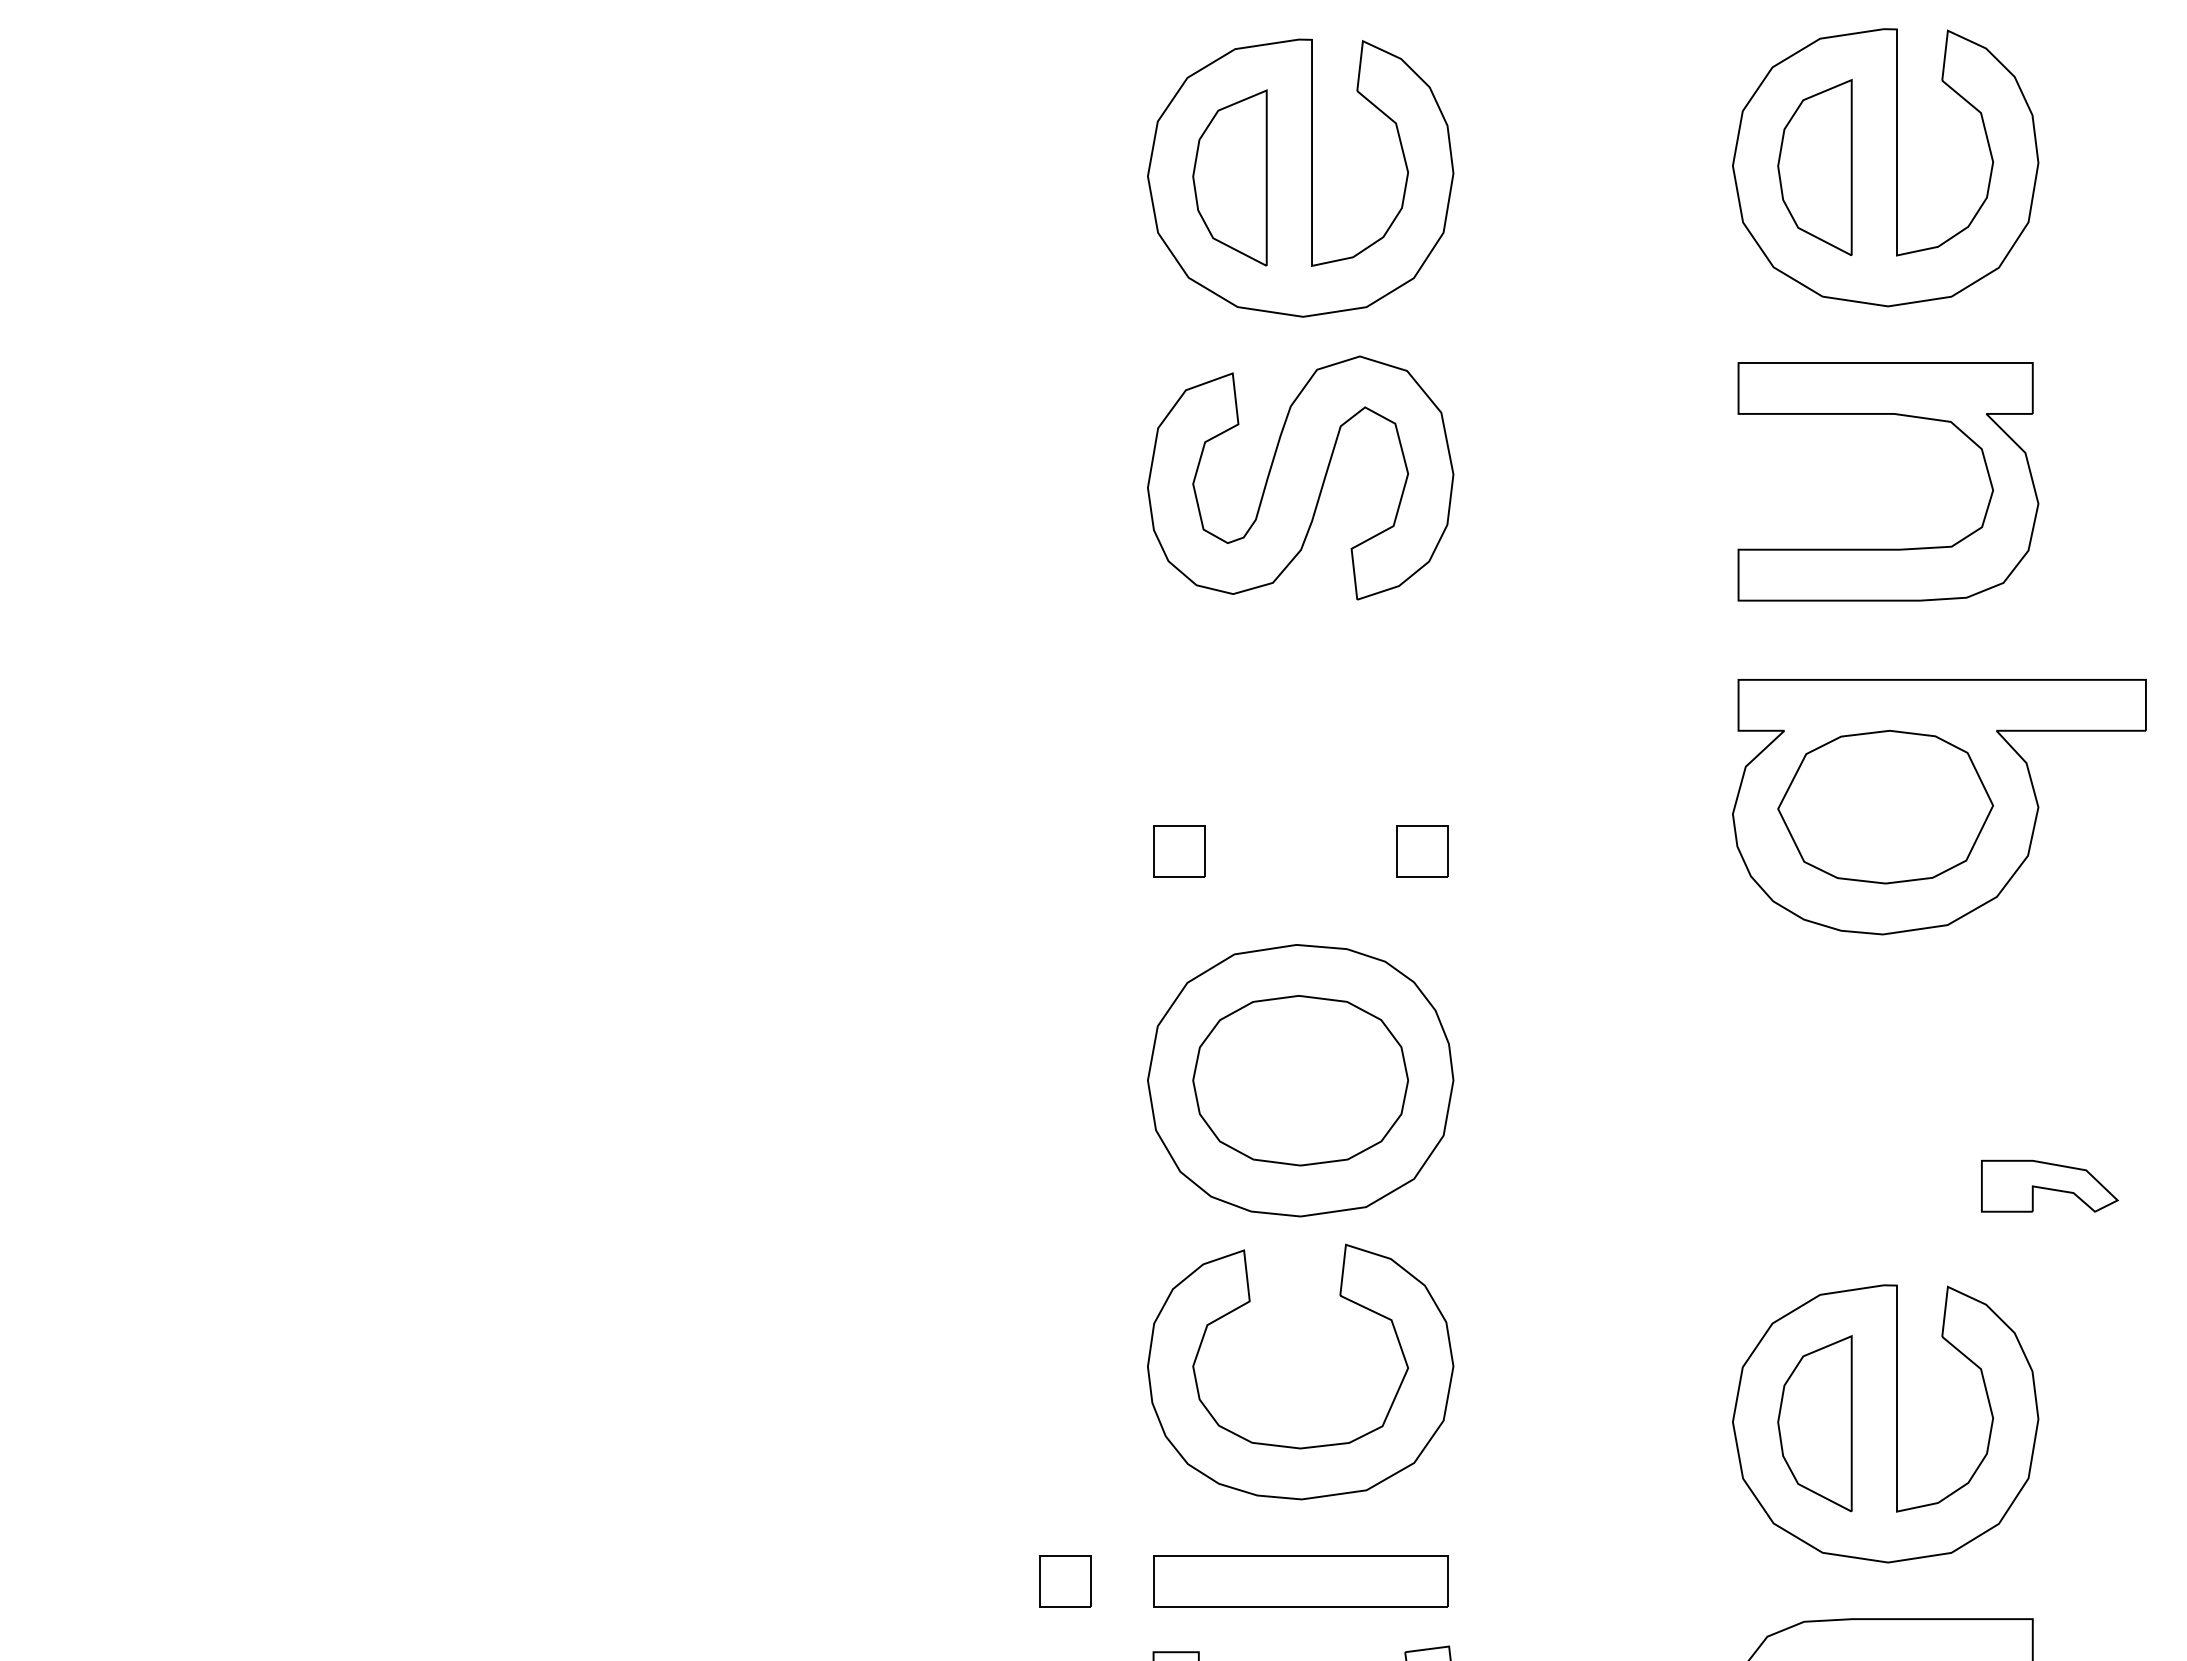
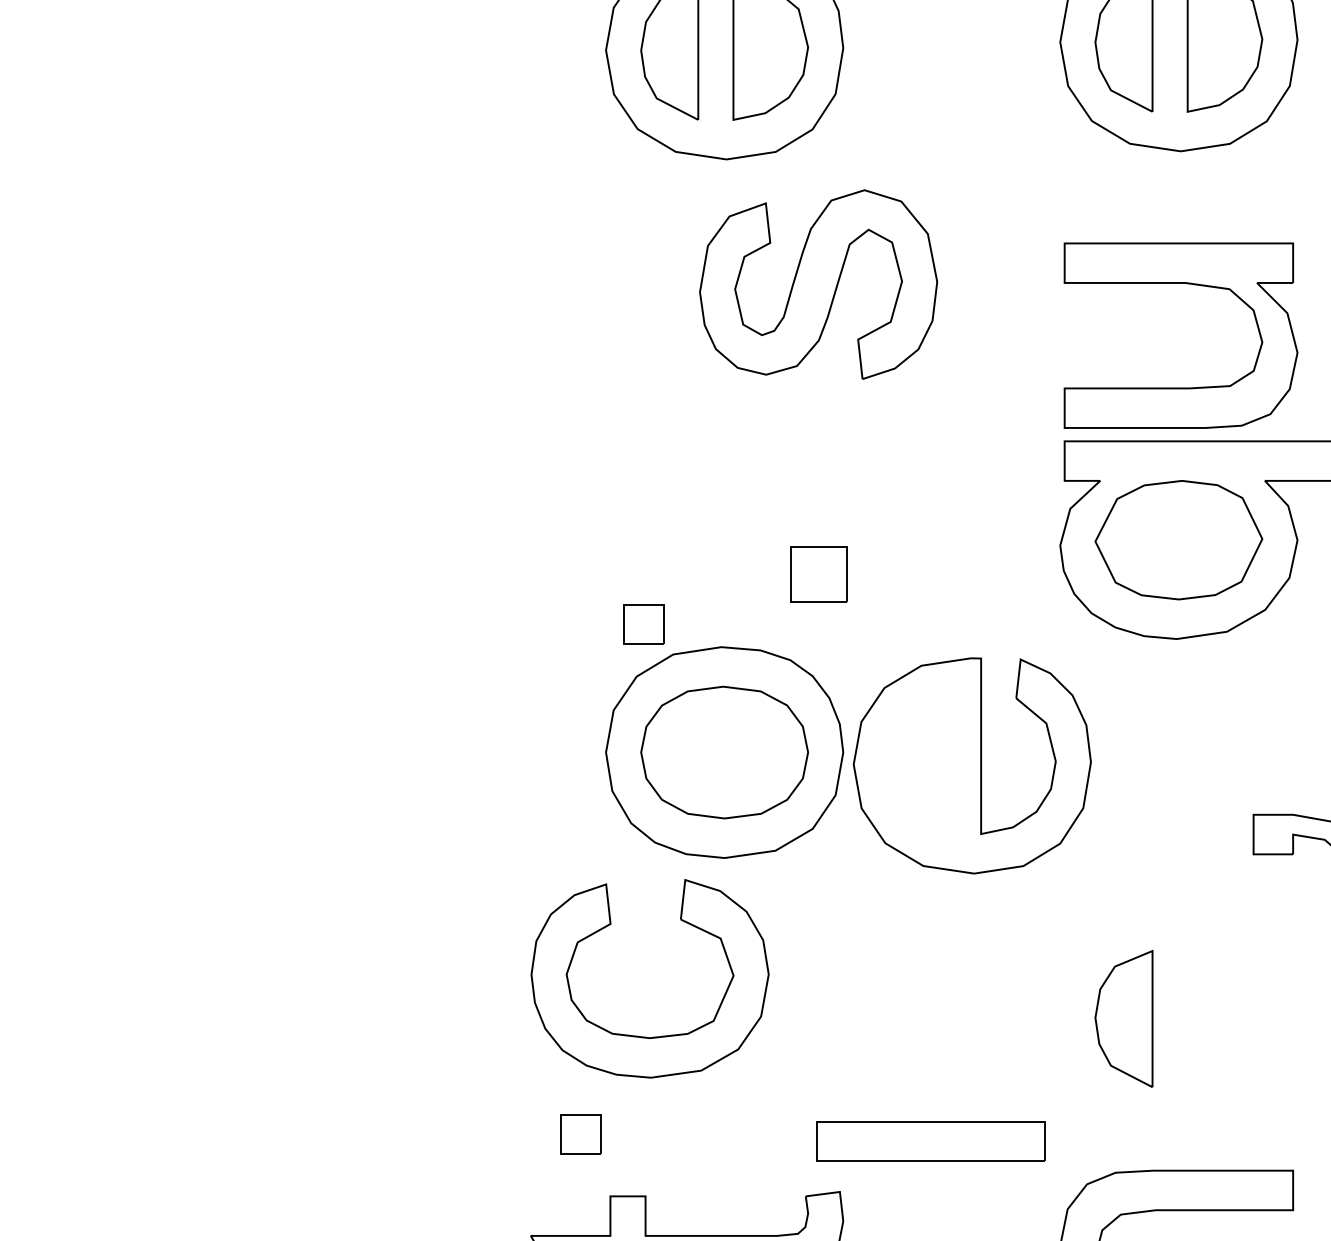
part: (1896, 415) -> (1187, 284), moved
part: (1300, 477) -> (818, 284), moved
part: (1179, 851) -> (644, 624), moved
part: (1422, 851) -> (819, 574), size x1.4
part: (1885, 1423) -> (972, 765), moved
part: (1294, 1446) -> (645, 1036), moved
part: (1065, 1581) -> (580, 1134), moved
part: (1300, 1581) -> (931, 1141), moved

